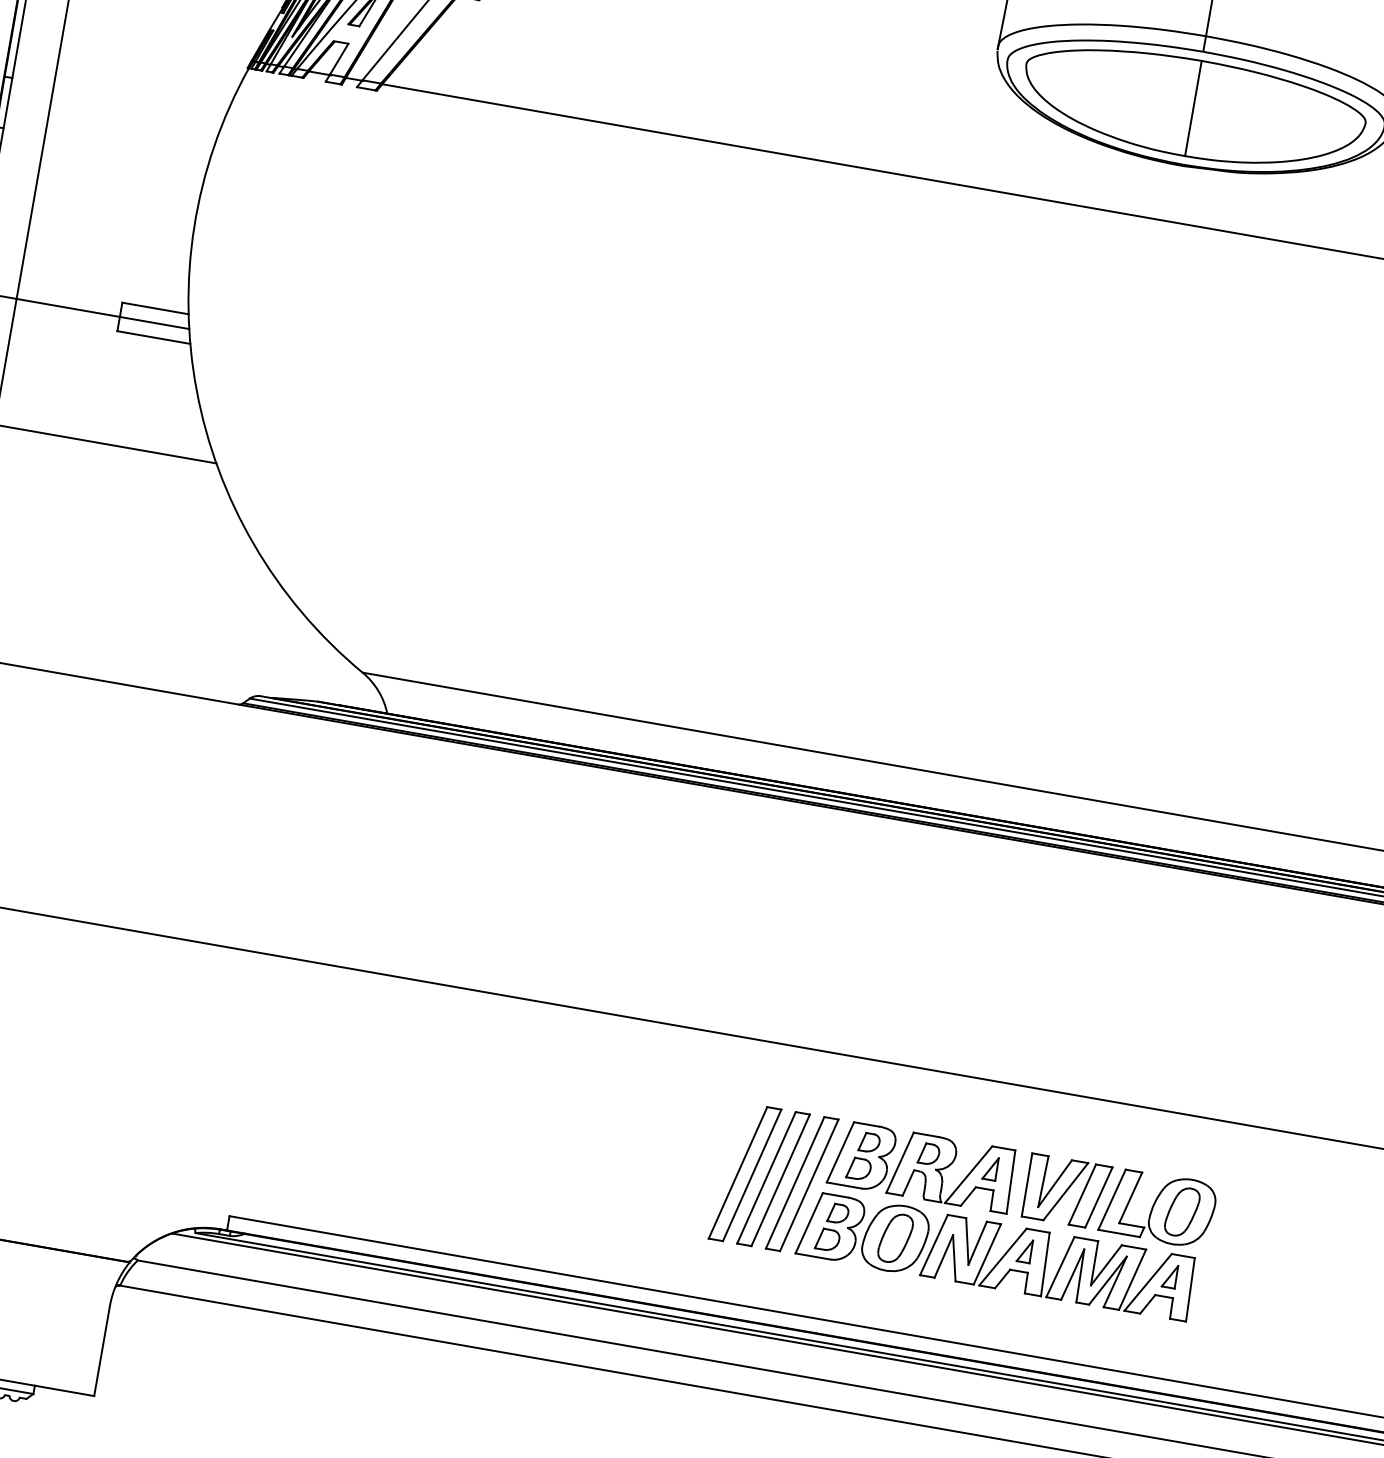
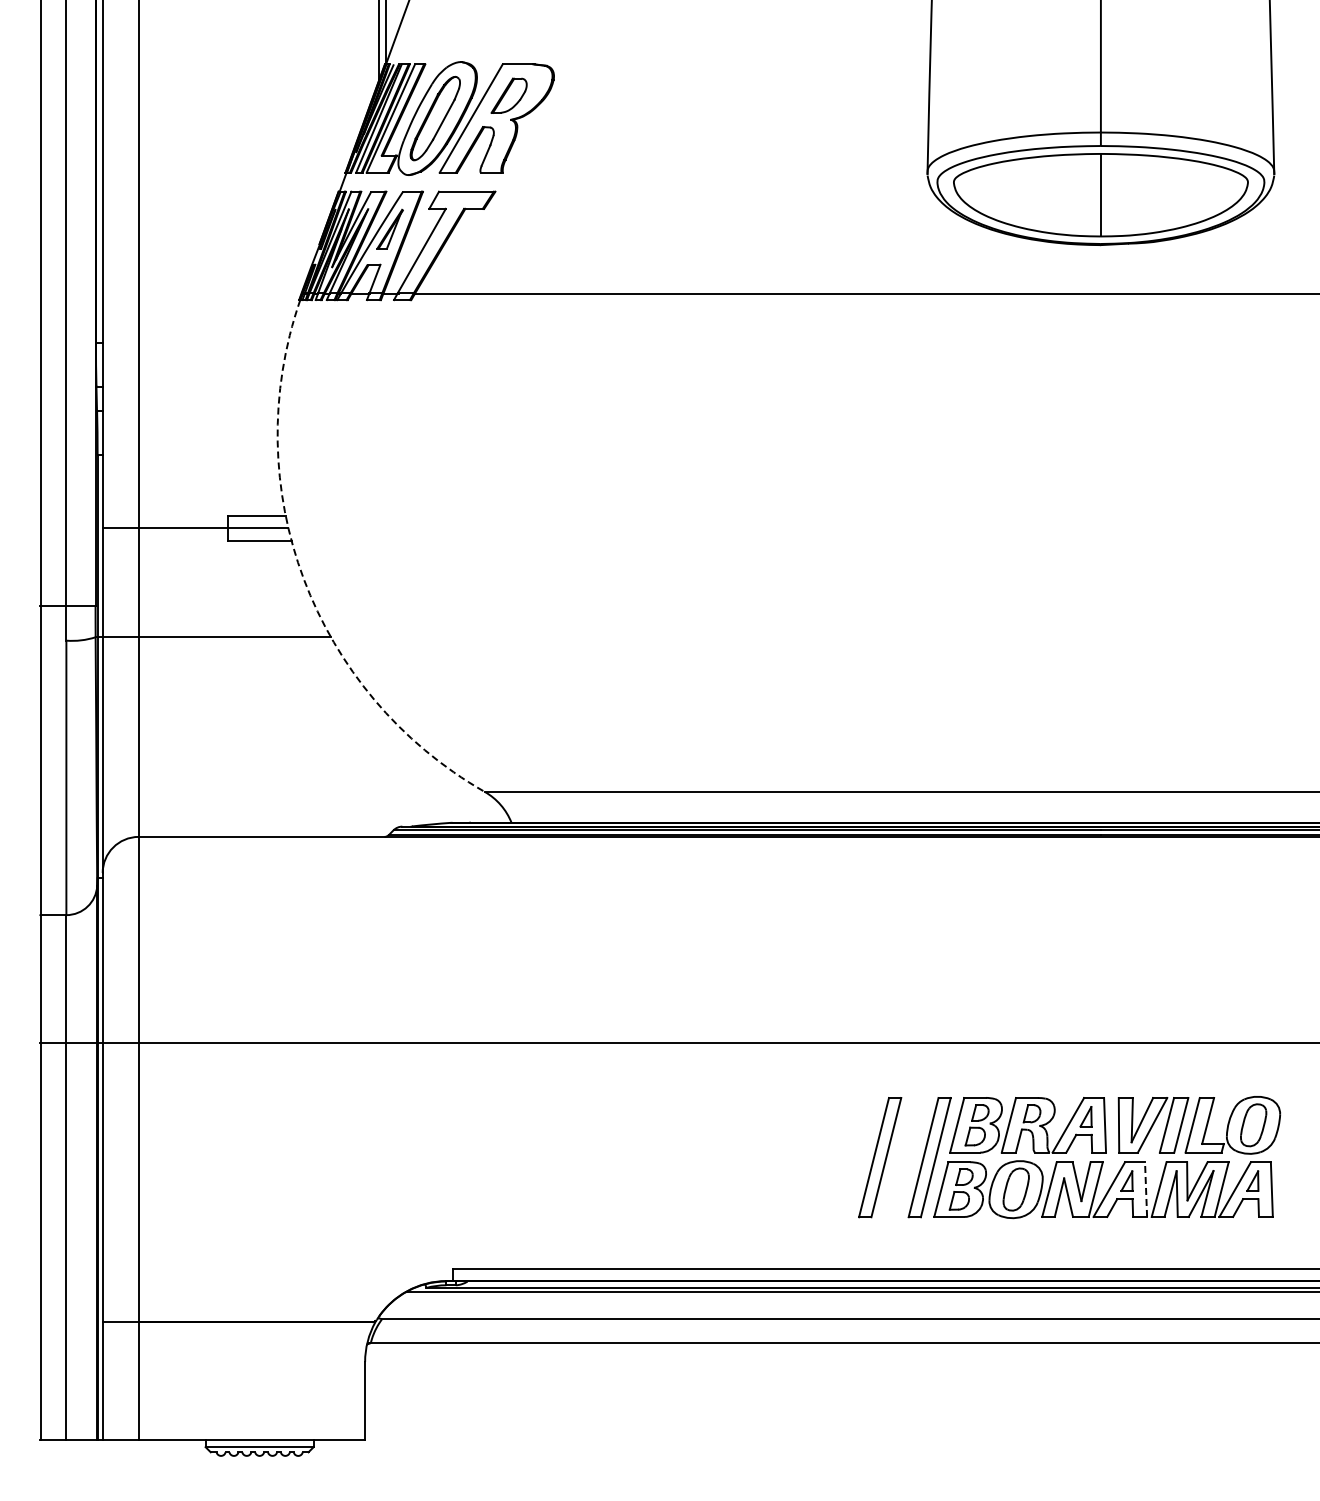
arc: (196, 391) -> (303, 579), solid -> dashed
part: (773, 1178) -> (904, 1157), removed
line: (1045, 1264) -> (1146, 1189), solid -> dashed

